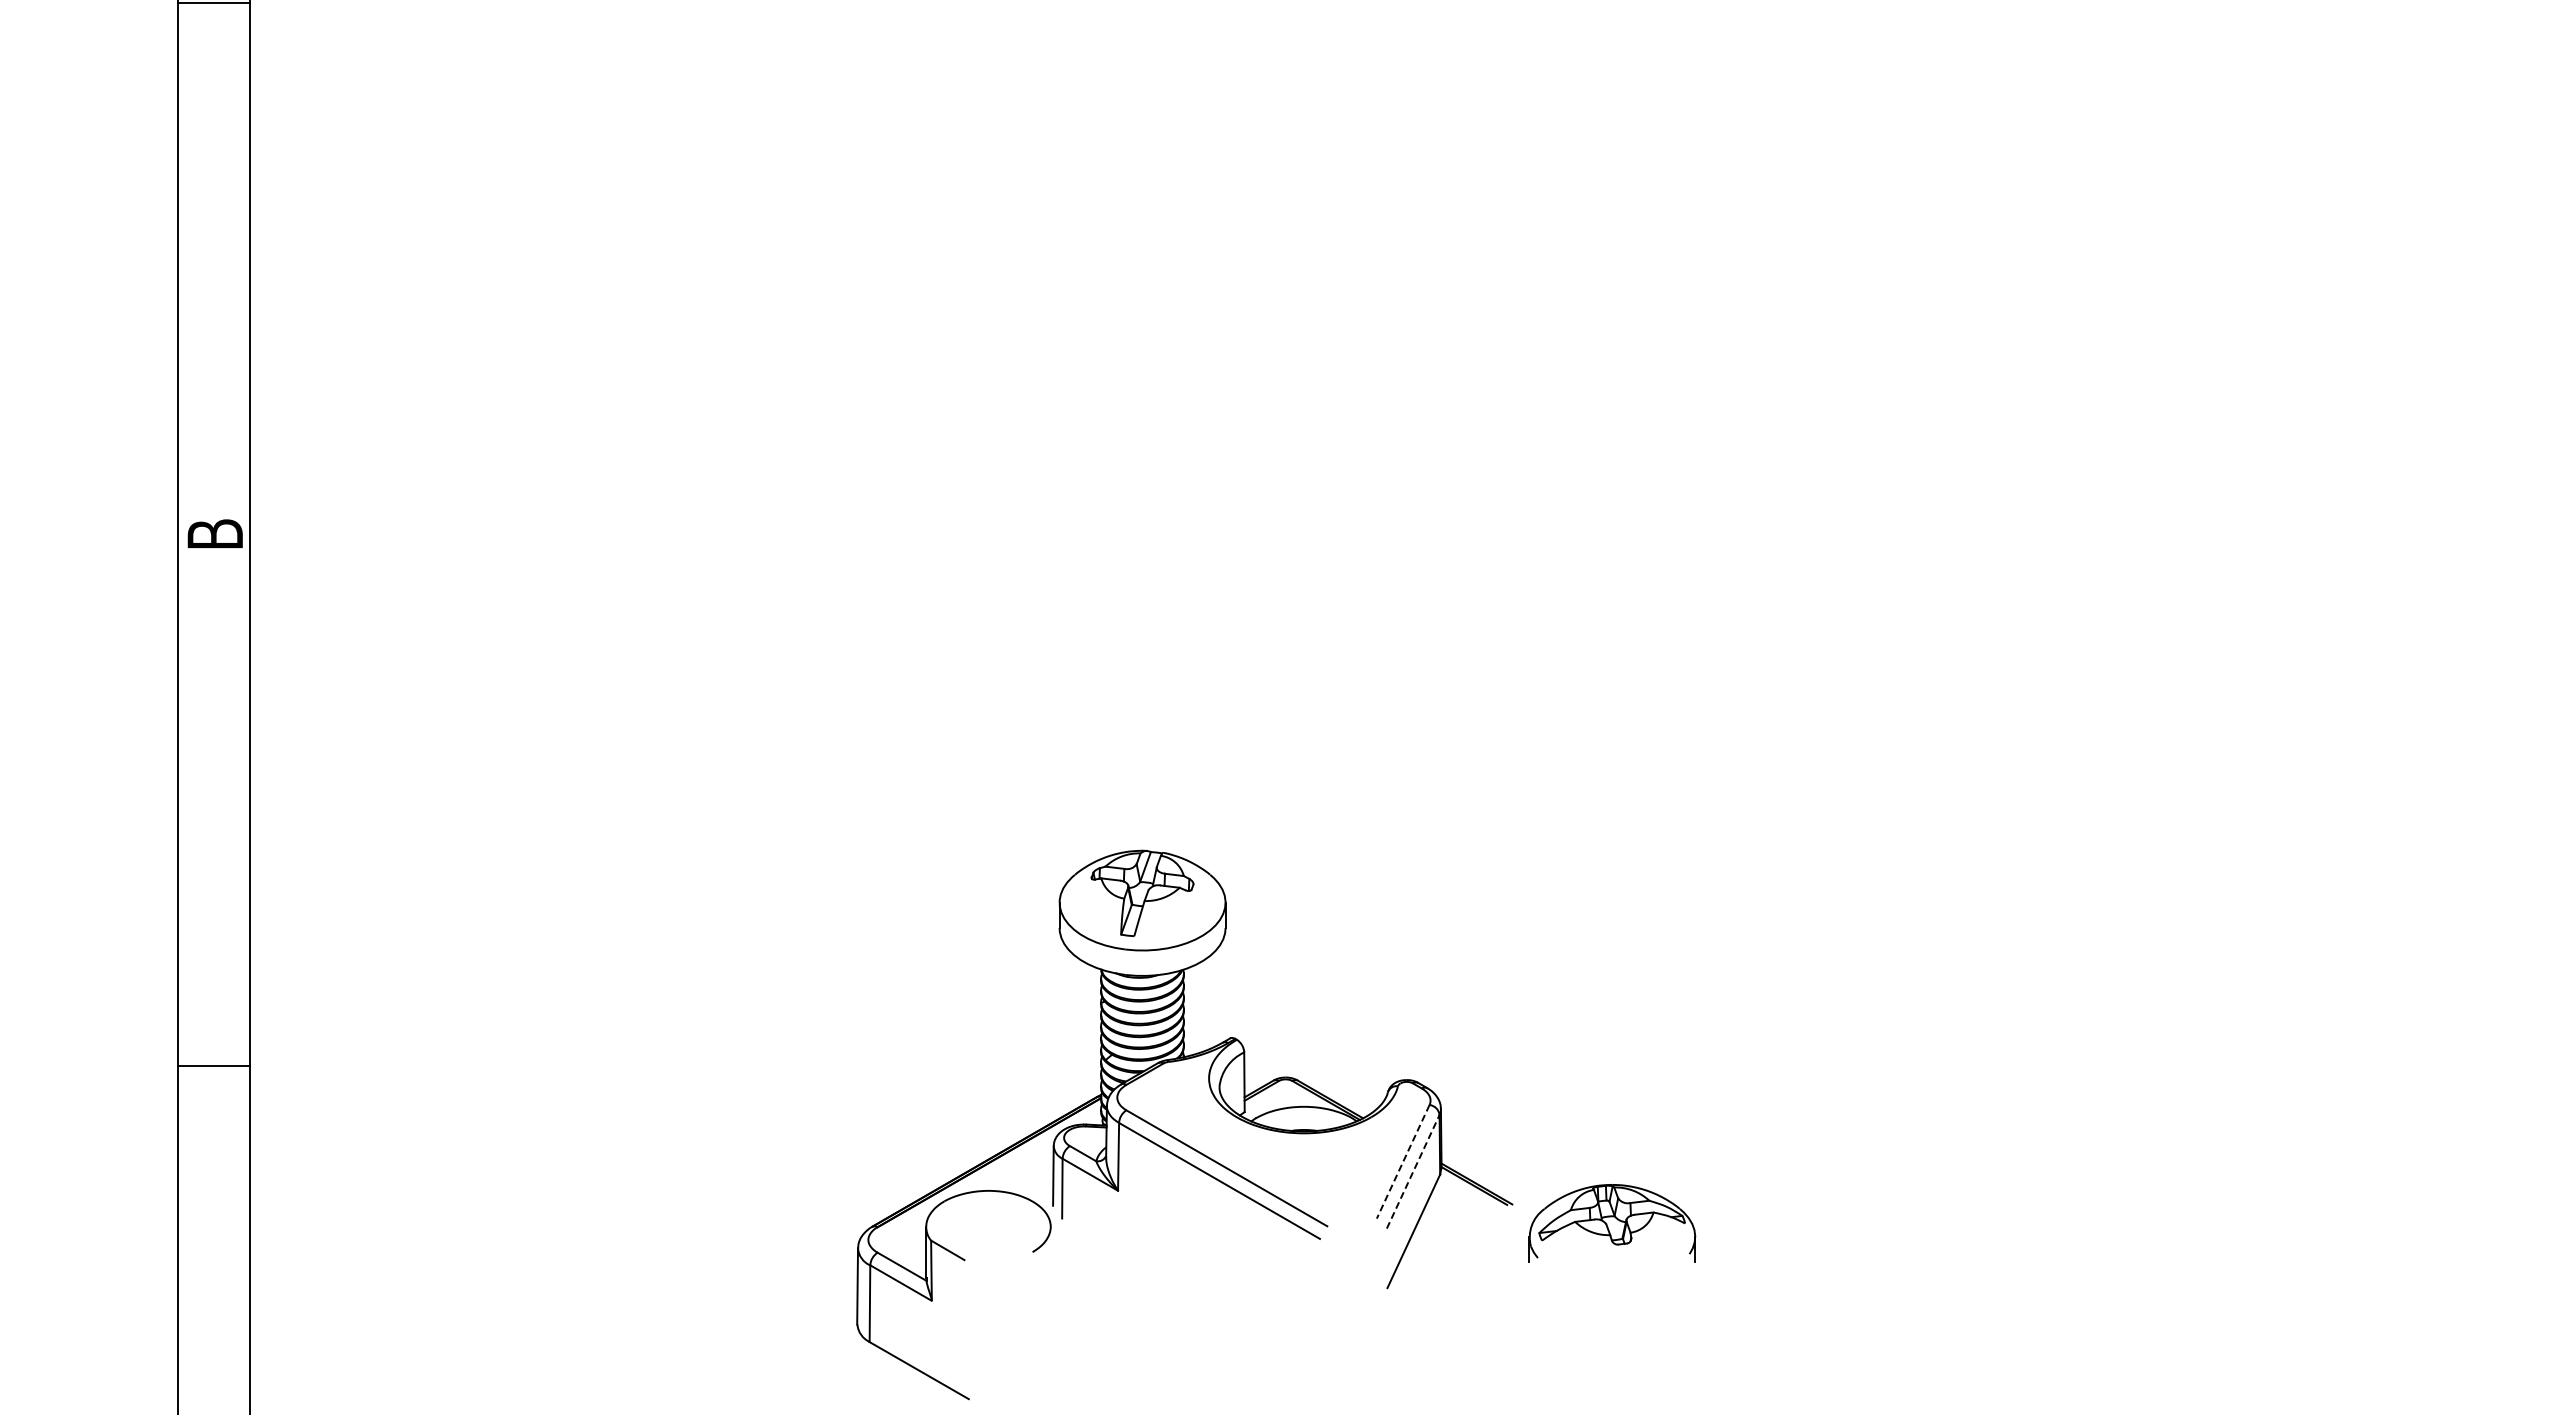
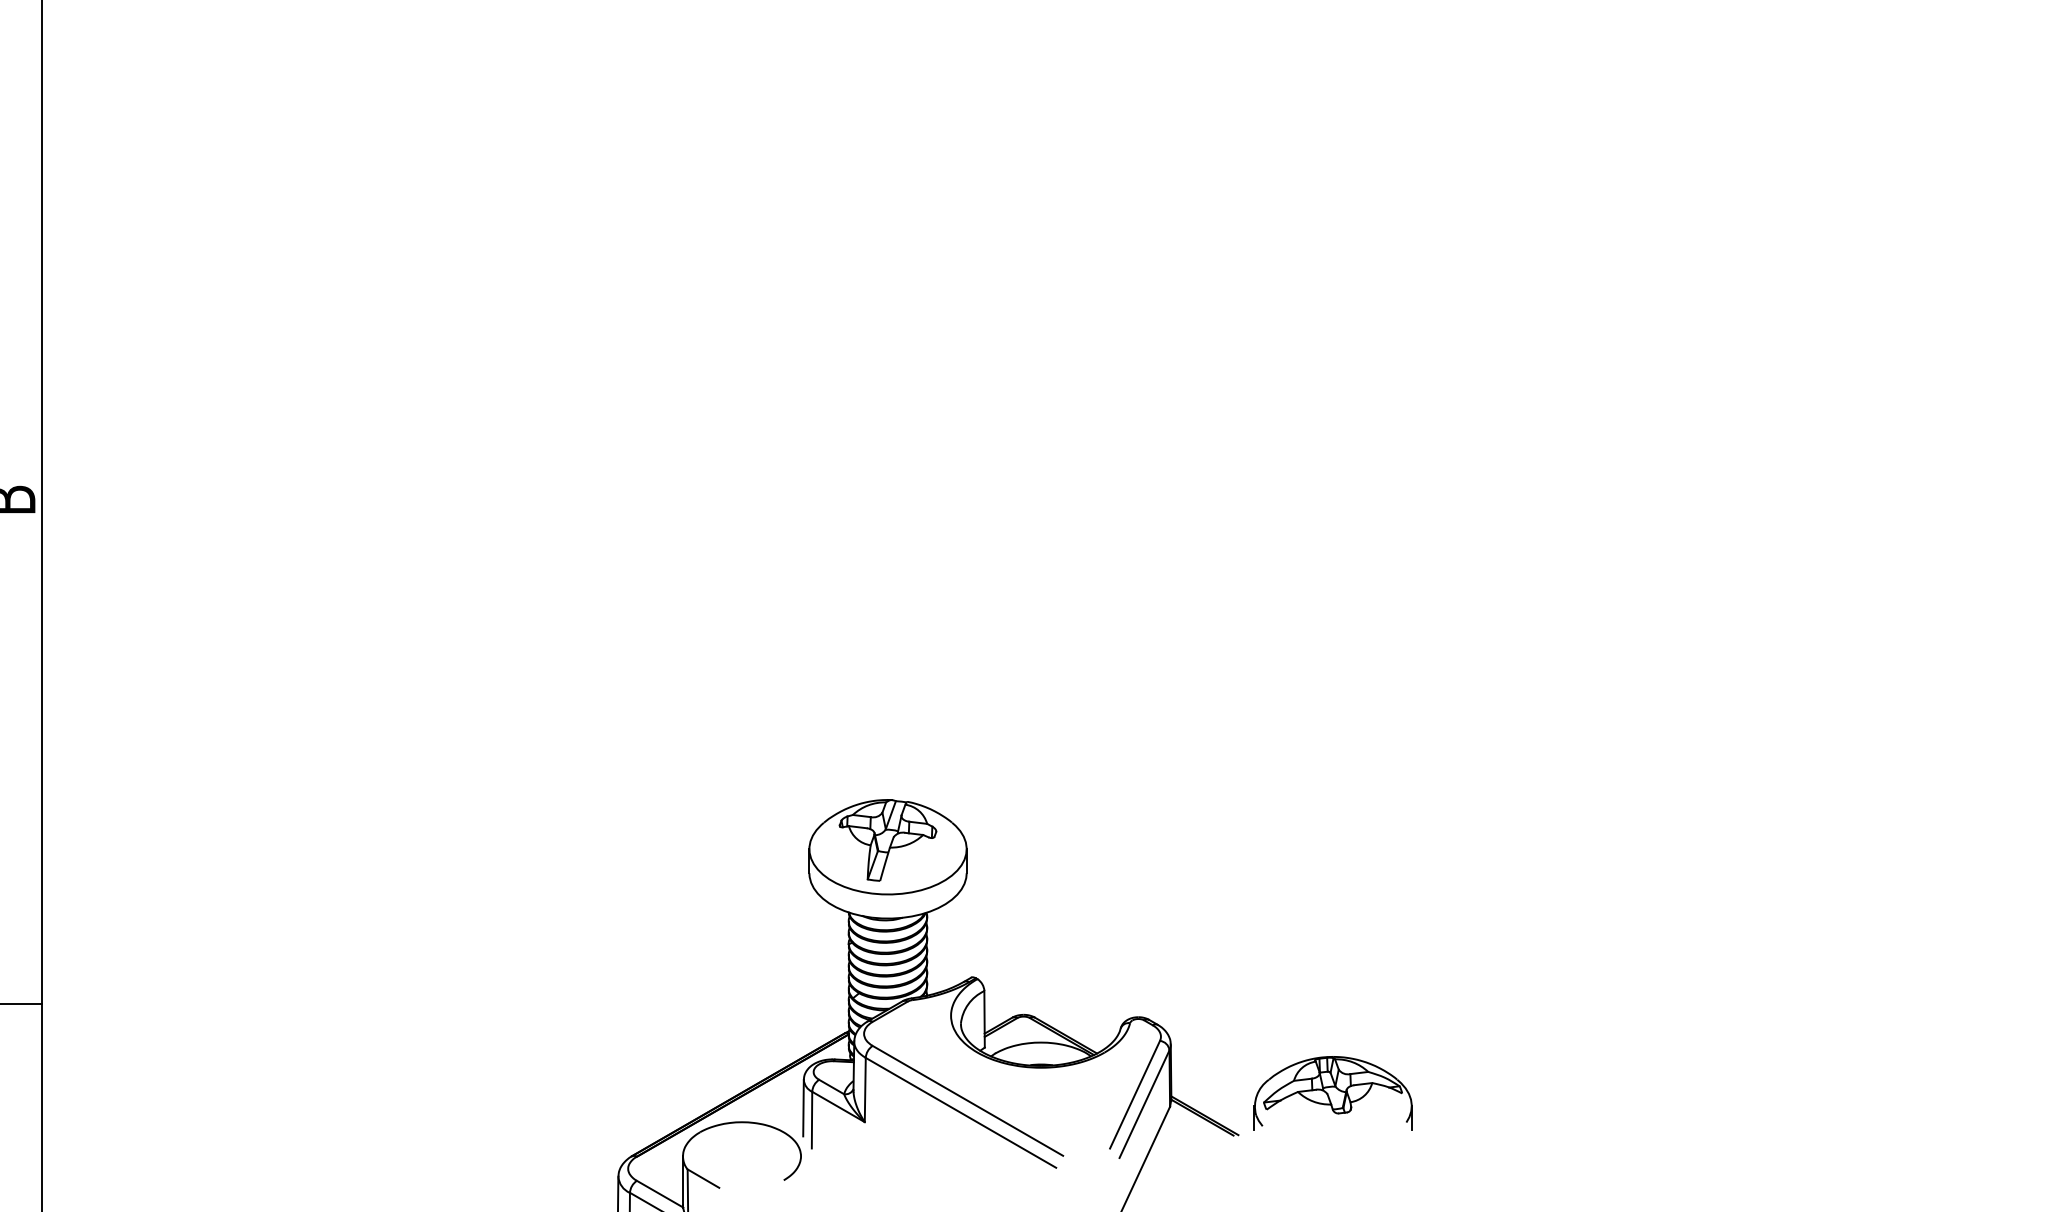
line: (1403, 1161) -> (1135, 1094), dashed -> solid
line: (1413, 1171) -> (1144, 1103), dashed -> solid
part: (1612, 1223) -> (1333, 1093), moved

